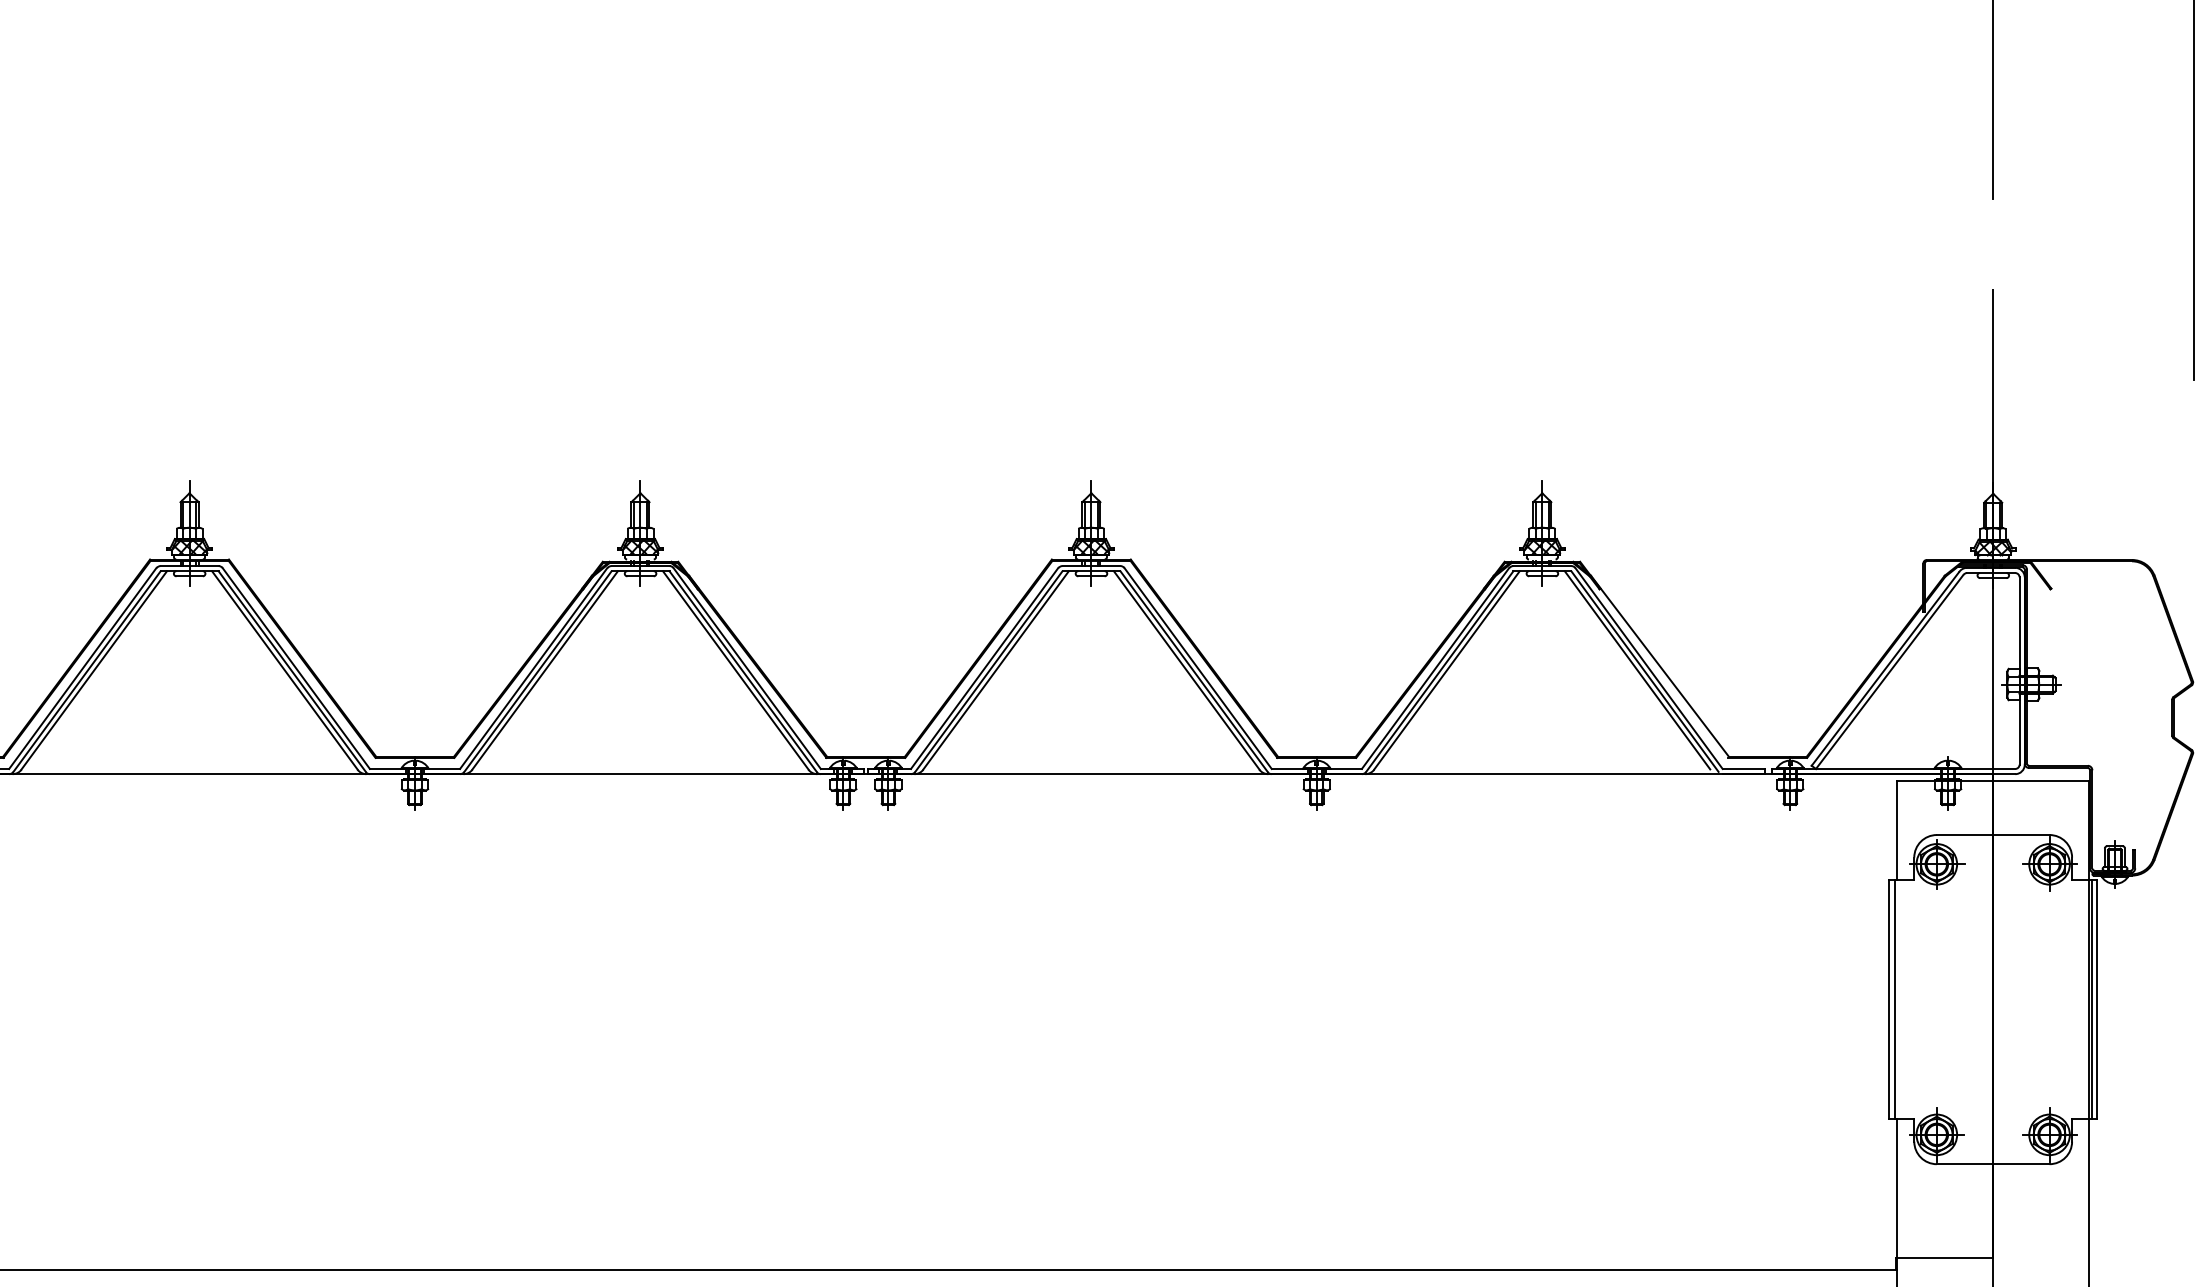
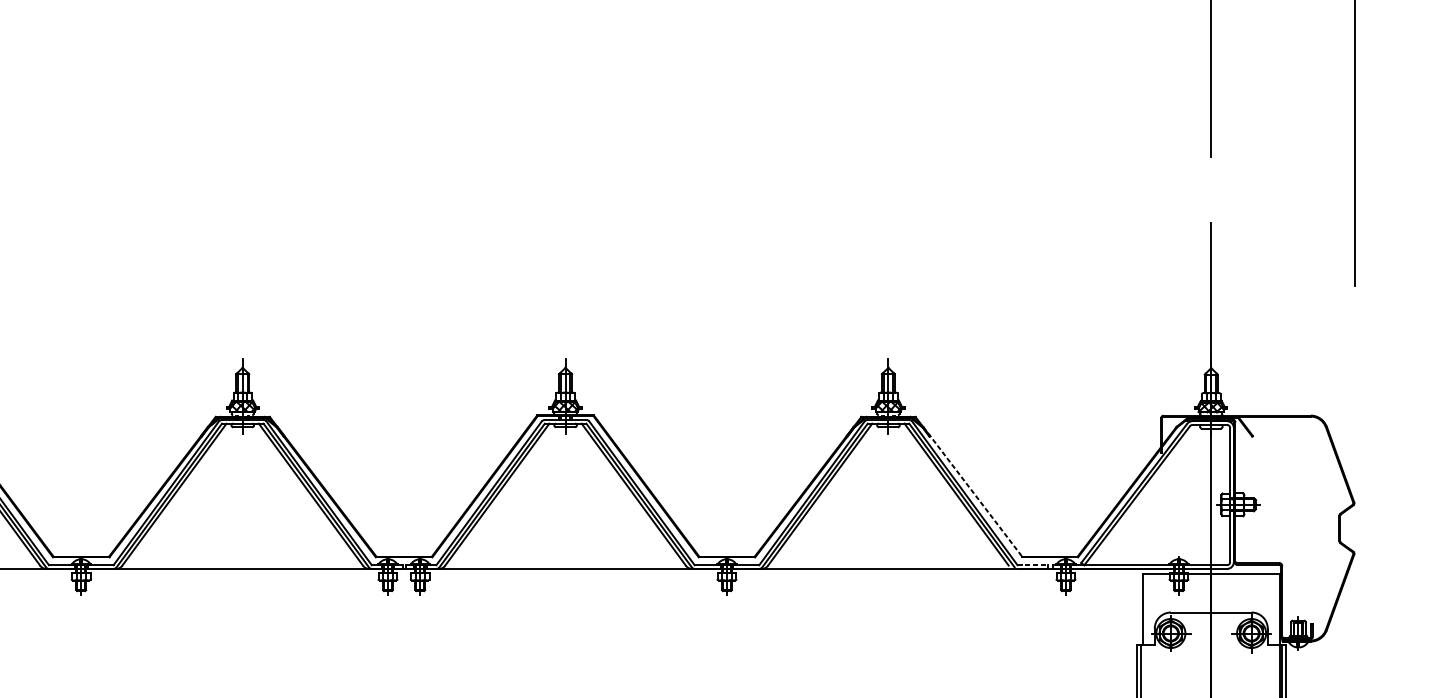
line: (1659, 666) -> (972, 491), solid -> dashed
line: (1744, 768) -> (1033, 564), solid -> dashed

